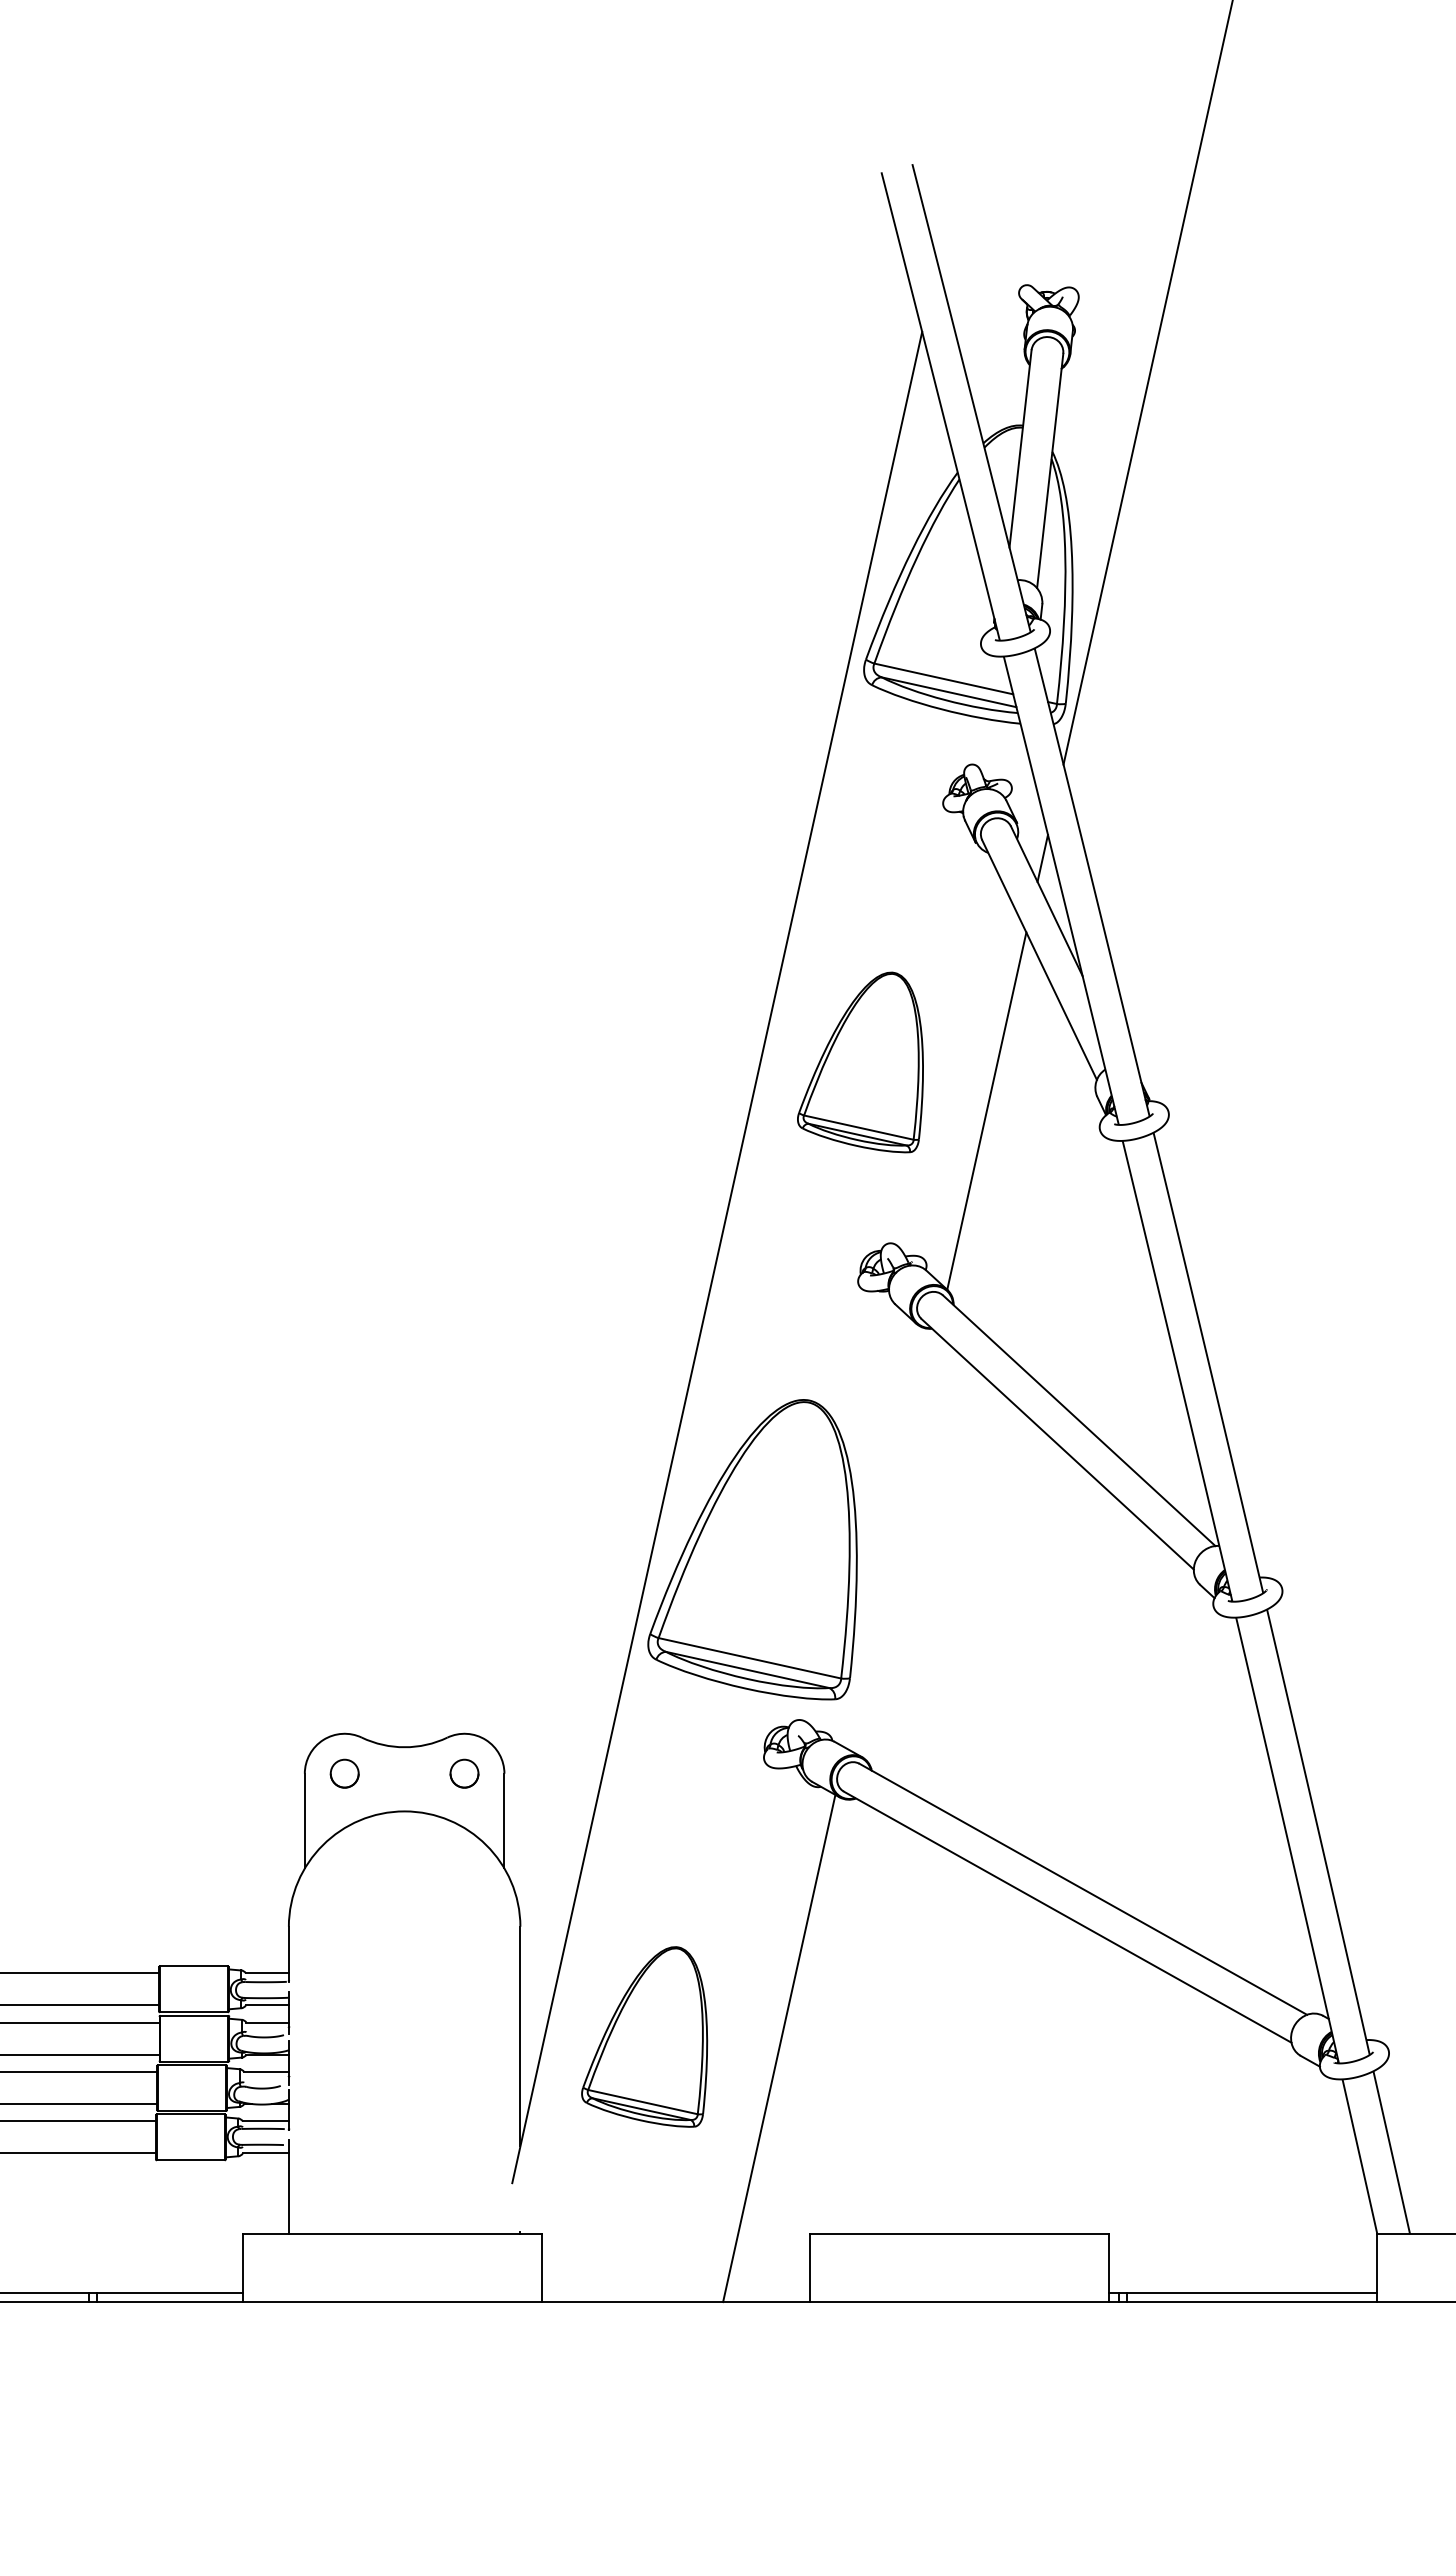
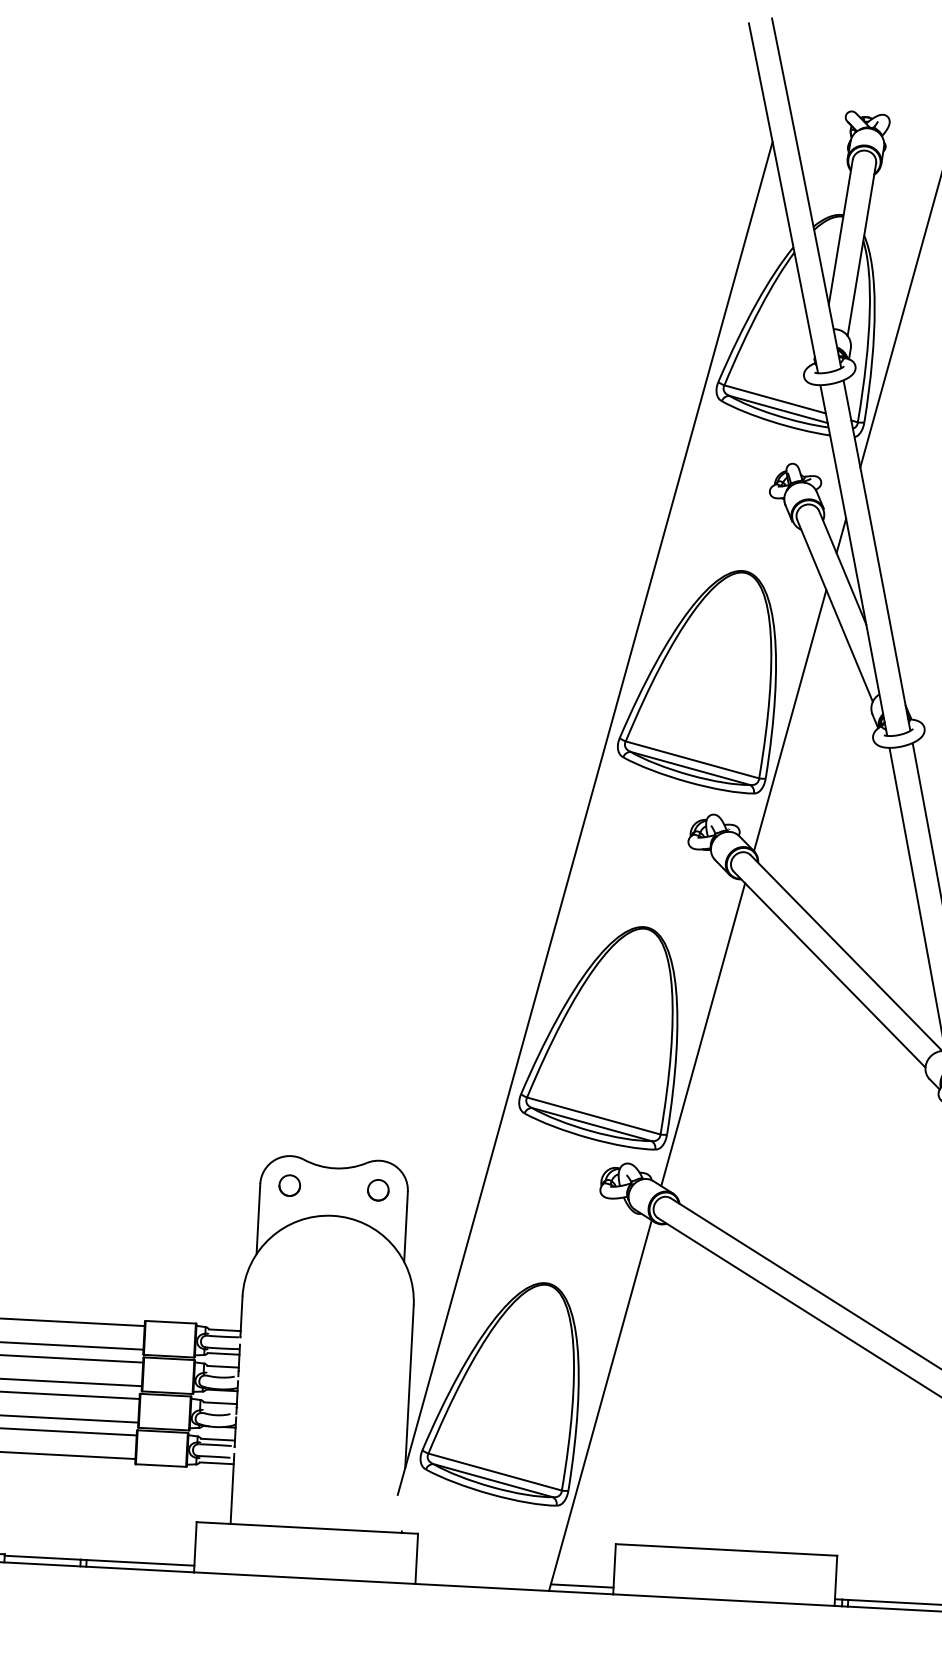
part: (860, 1062) -> (698, 679), size x1.67
line: (891, 1540) -> (703, 1034), added
part: (644, 2036) -> (501, 1391), size x1.67
line: (767, 2293) -> (582, 1586), added

